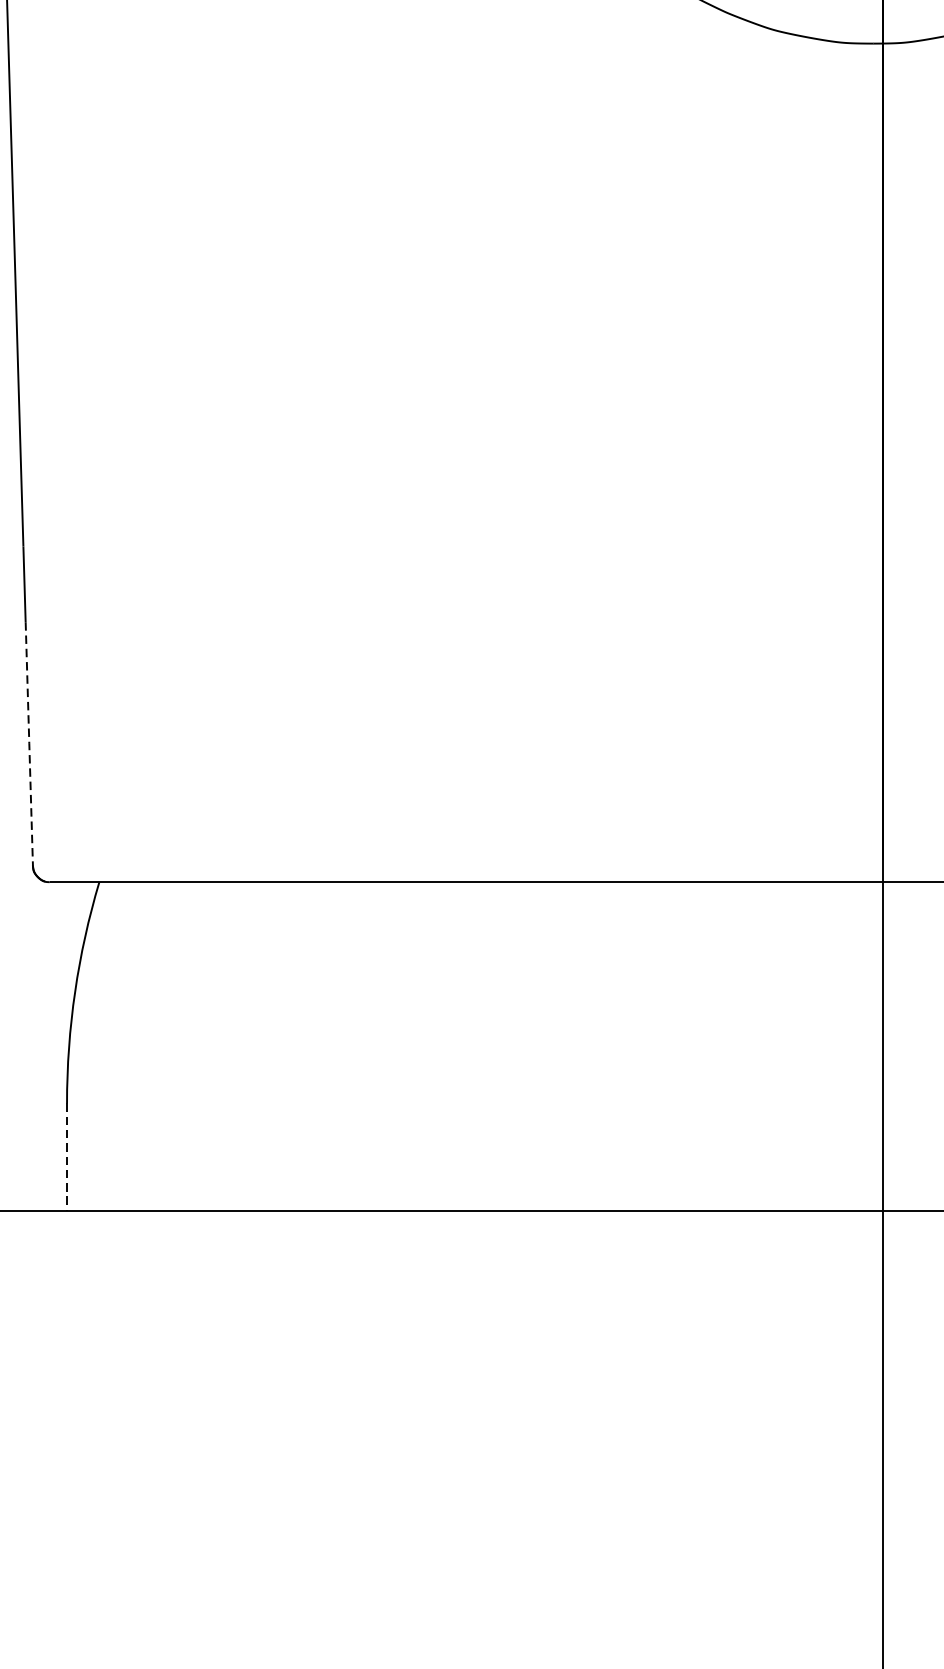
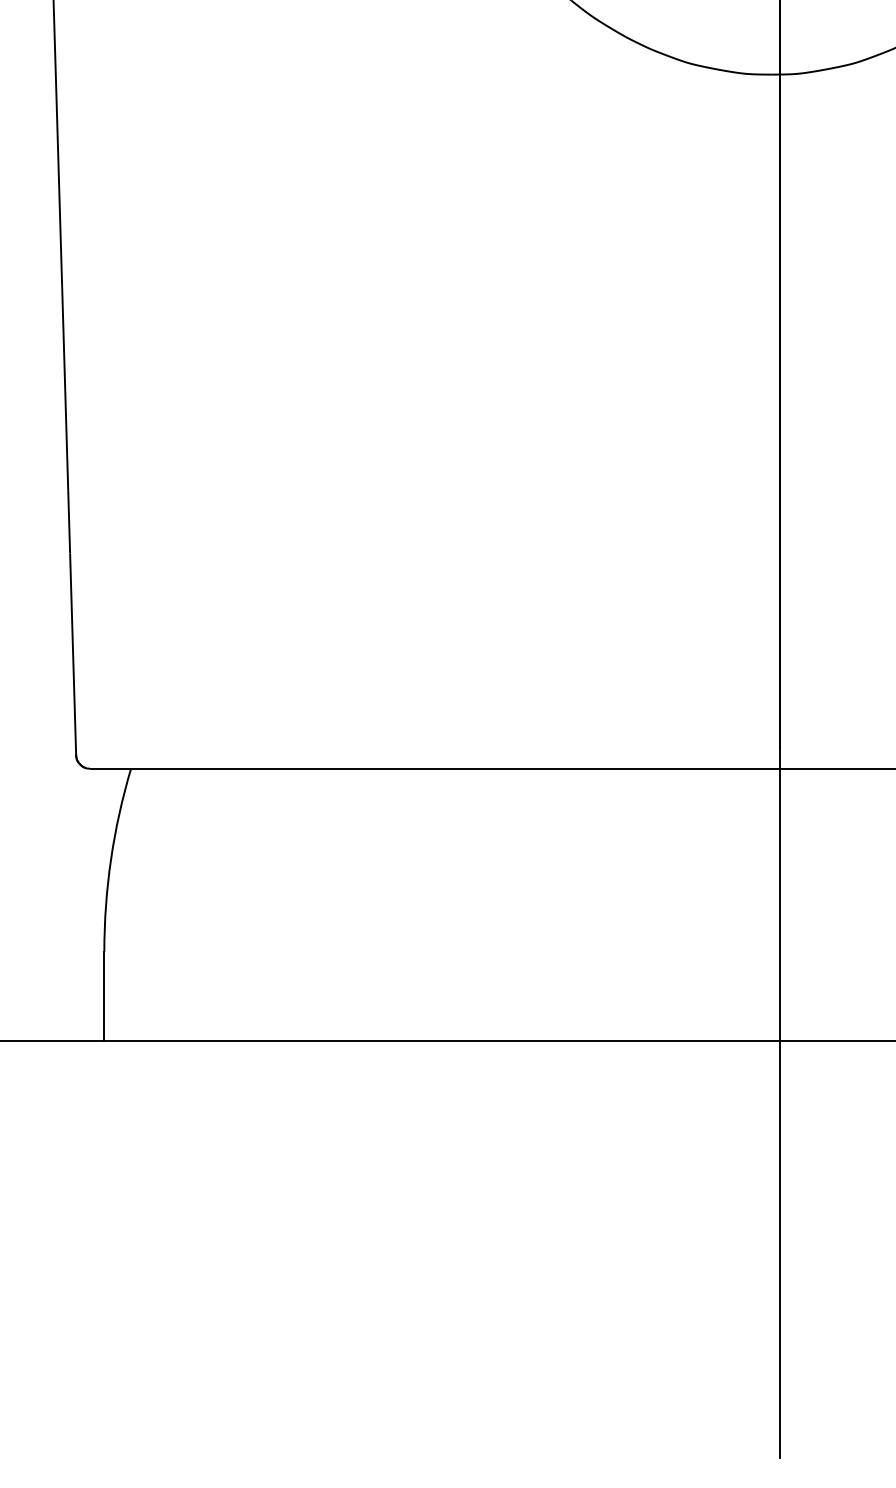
line: (29, 744) -> (73, 654), dashed -> solid
line: (67, 1157) -> (104, 996), dashed -> solid

